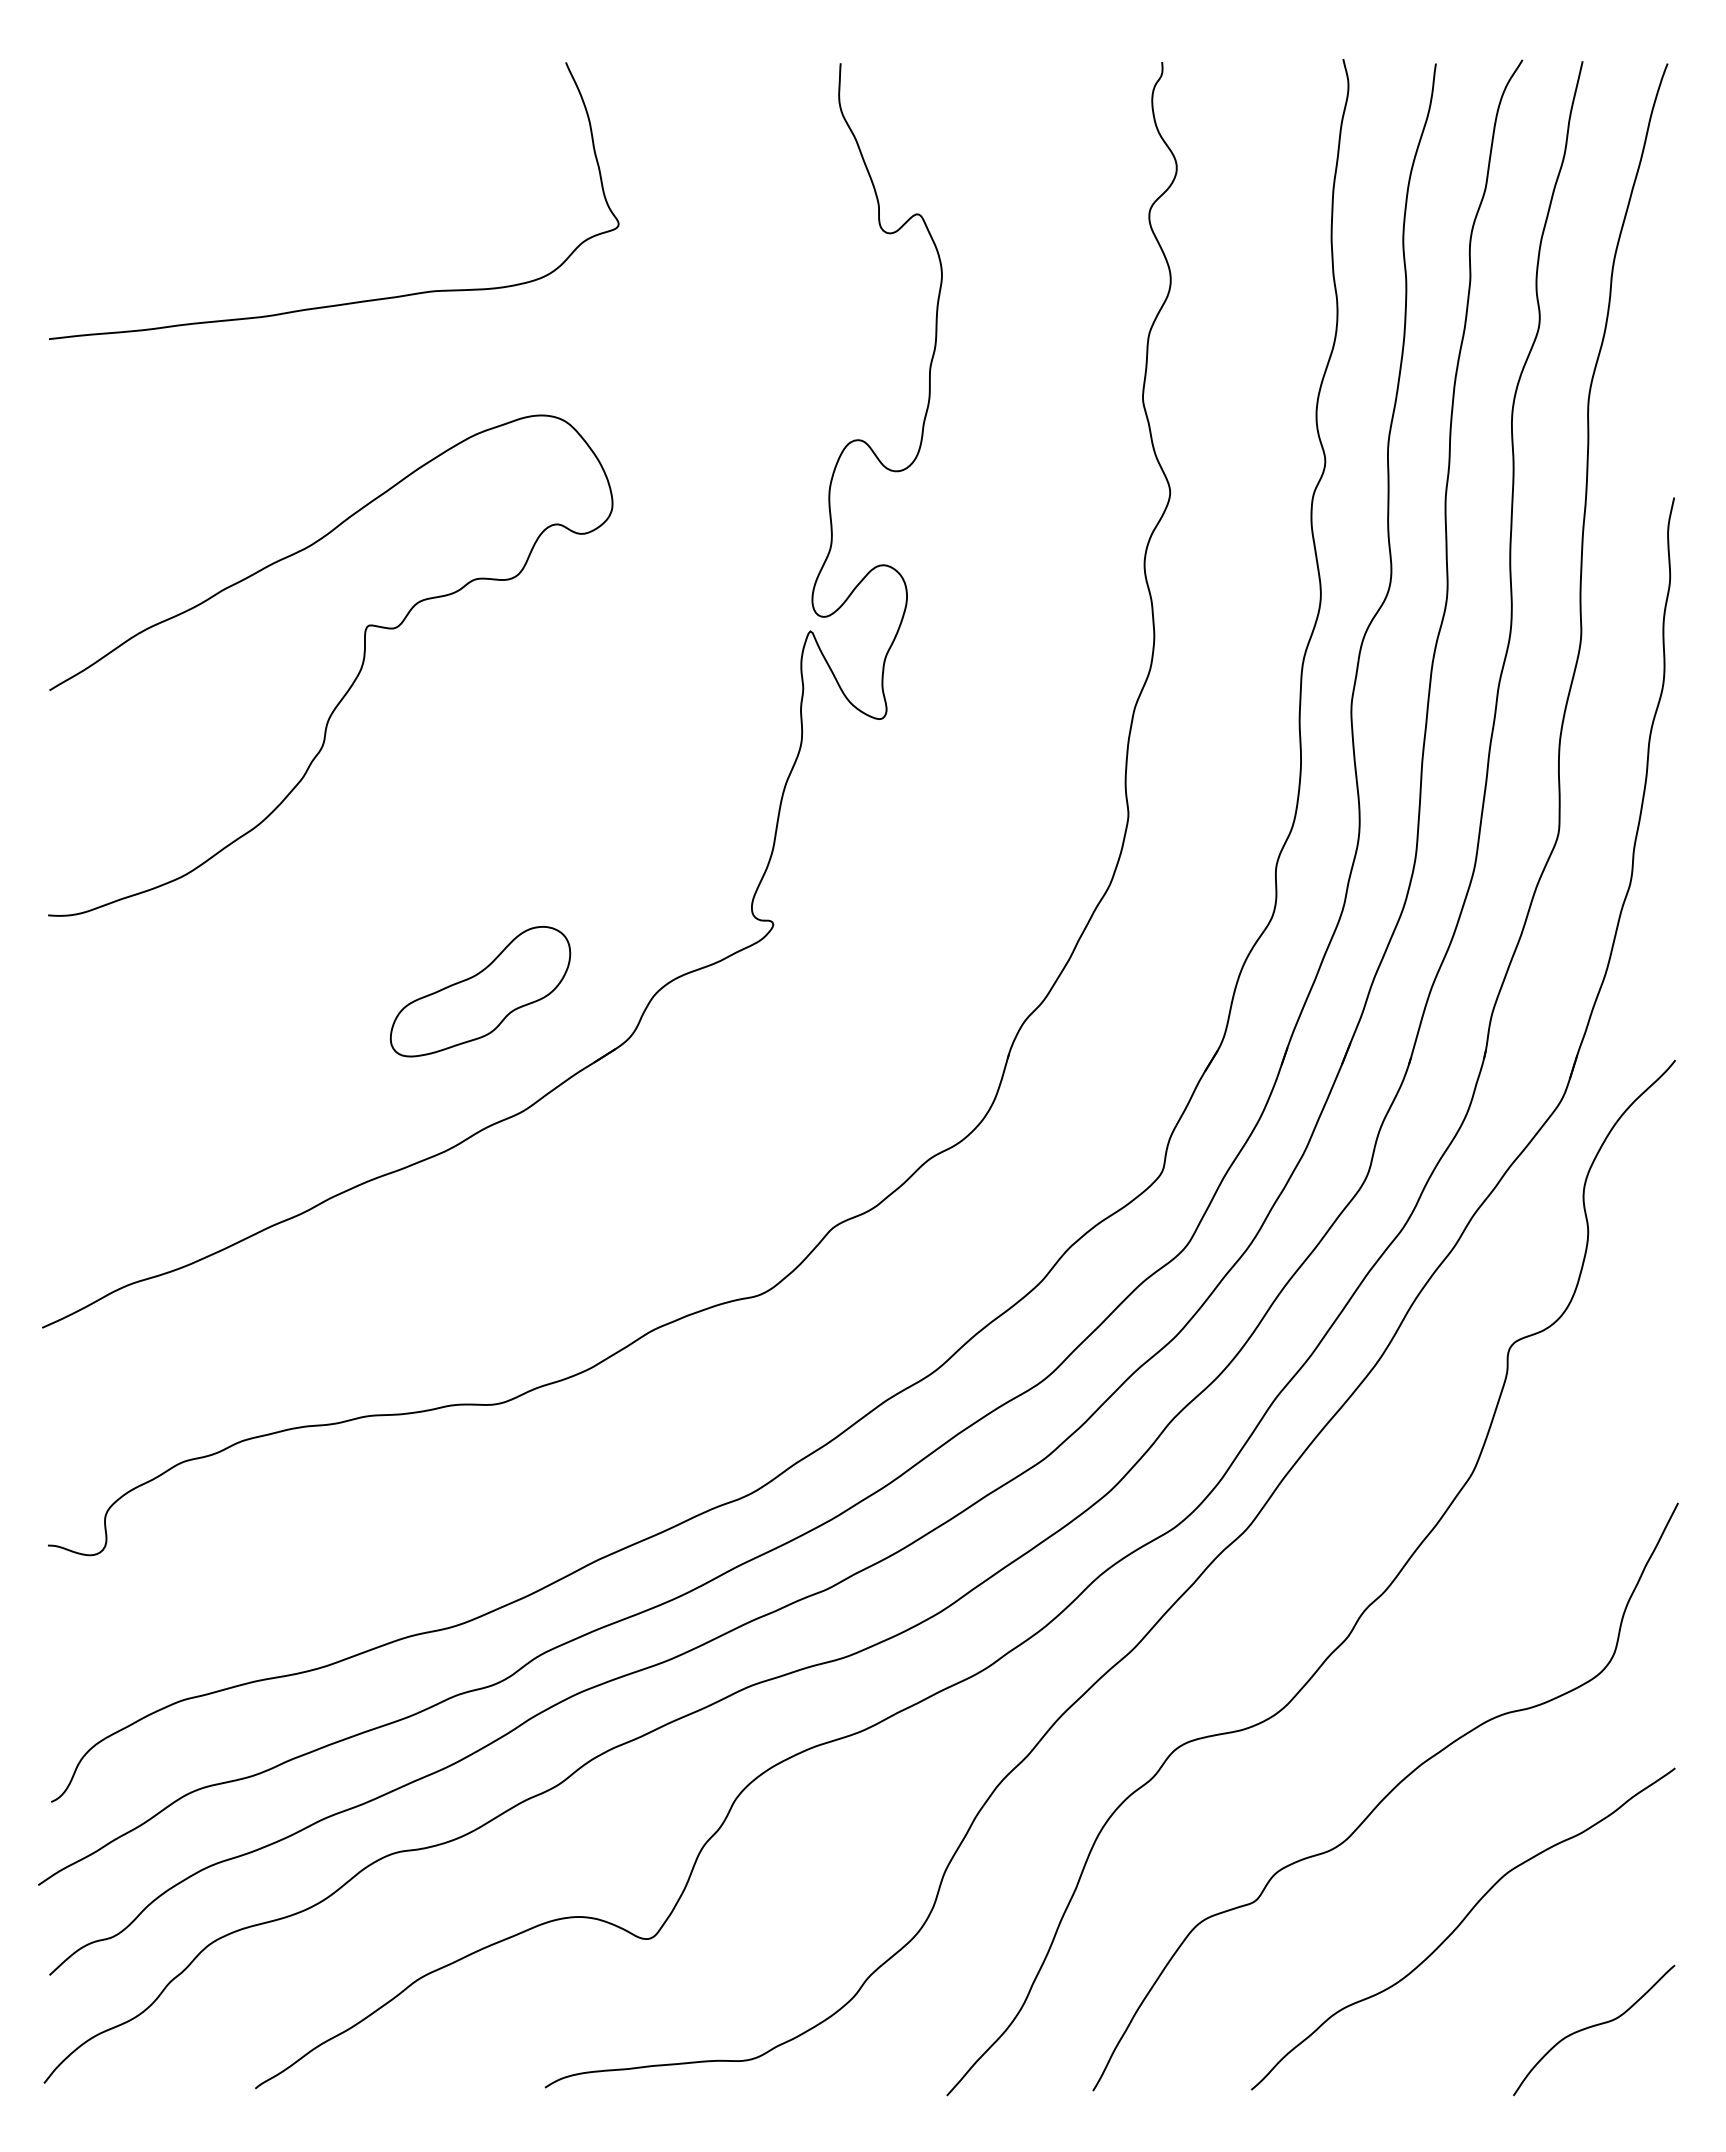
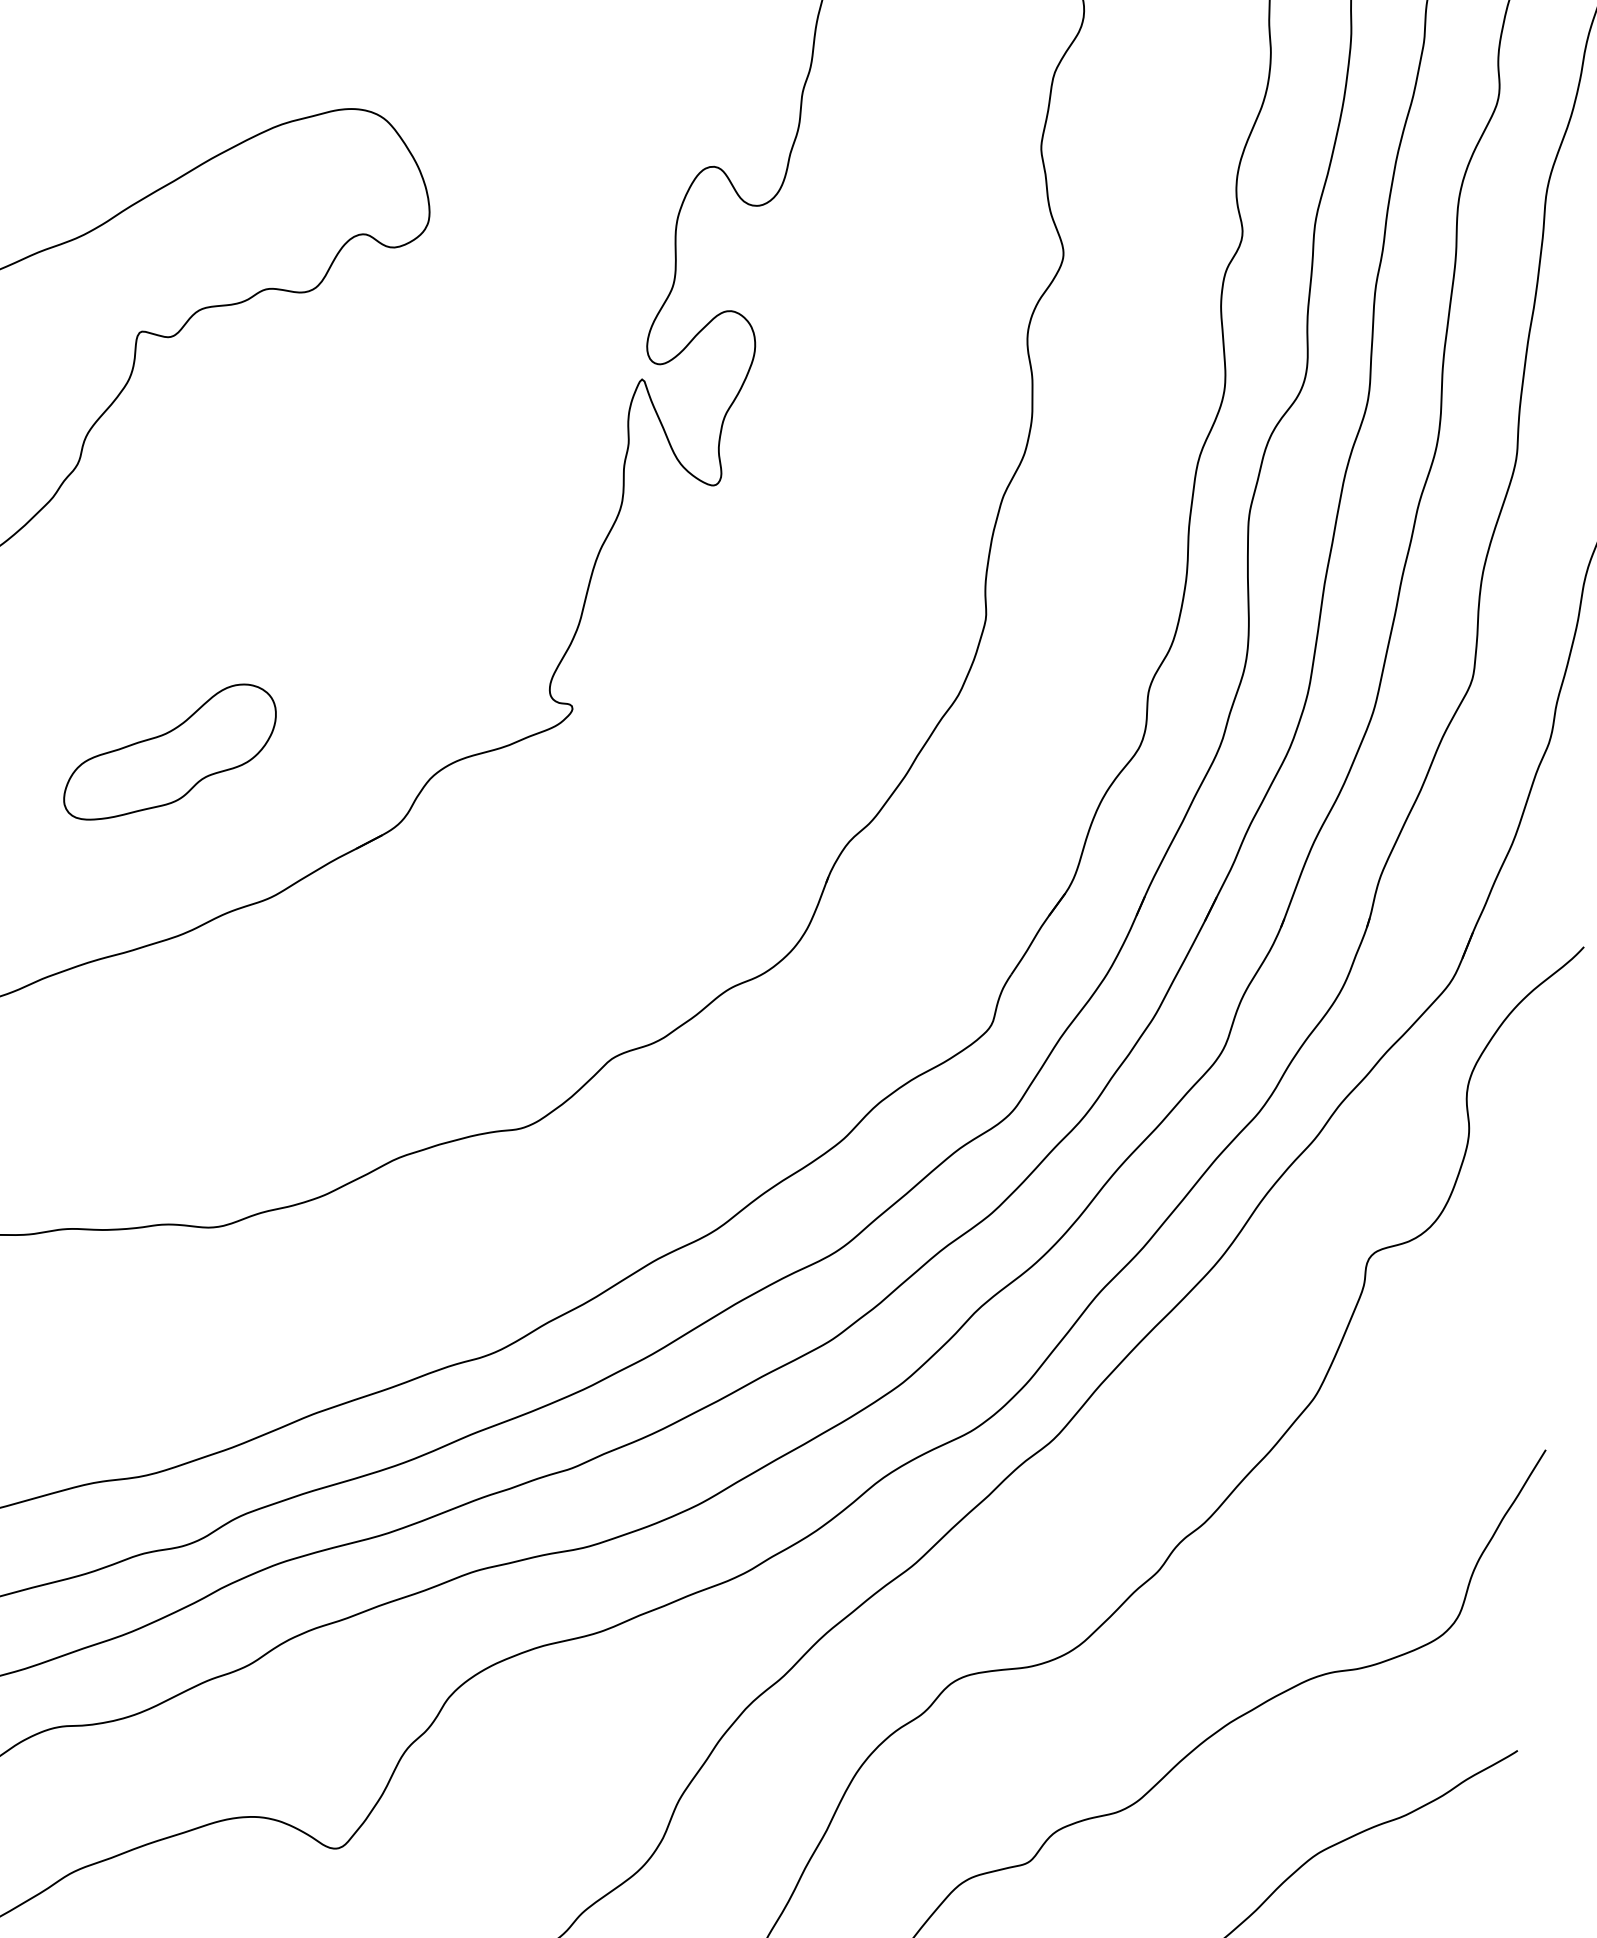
part: (480, 991) -> (170, 752), moved

